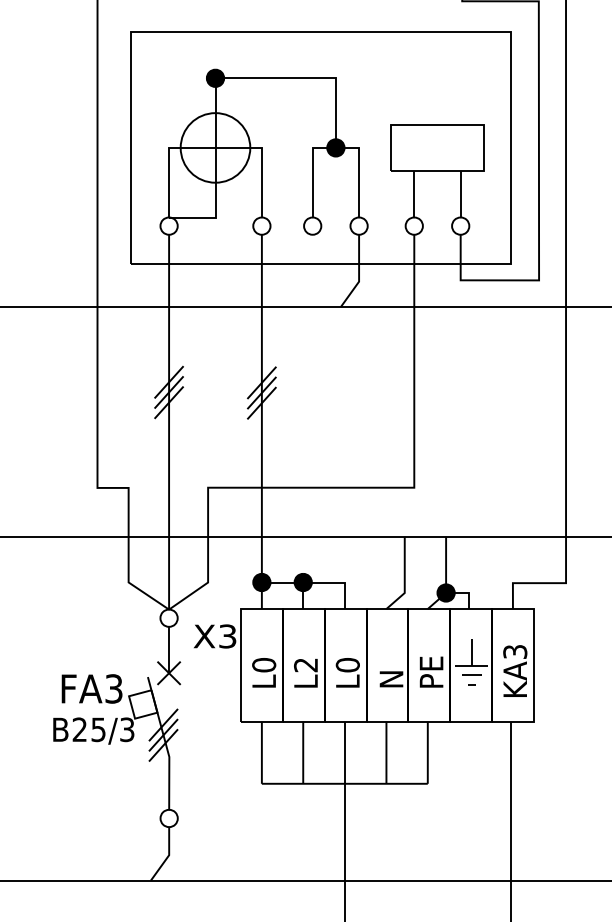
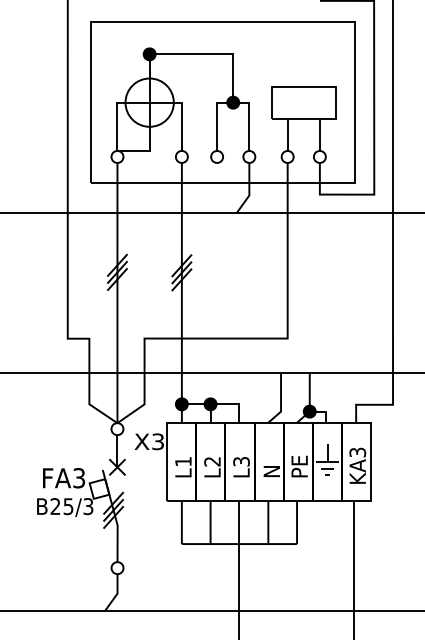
text: (264, 664) -> (183, 461), L0 -> L1
text: (347, 664) -> (241, 461), L0 -> L3

